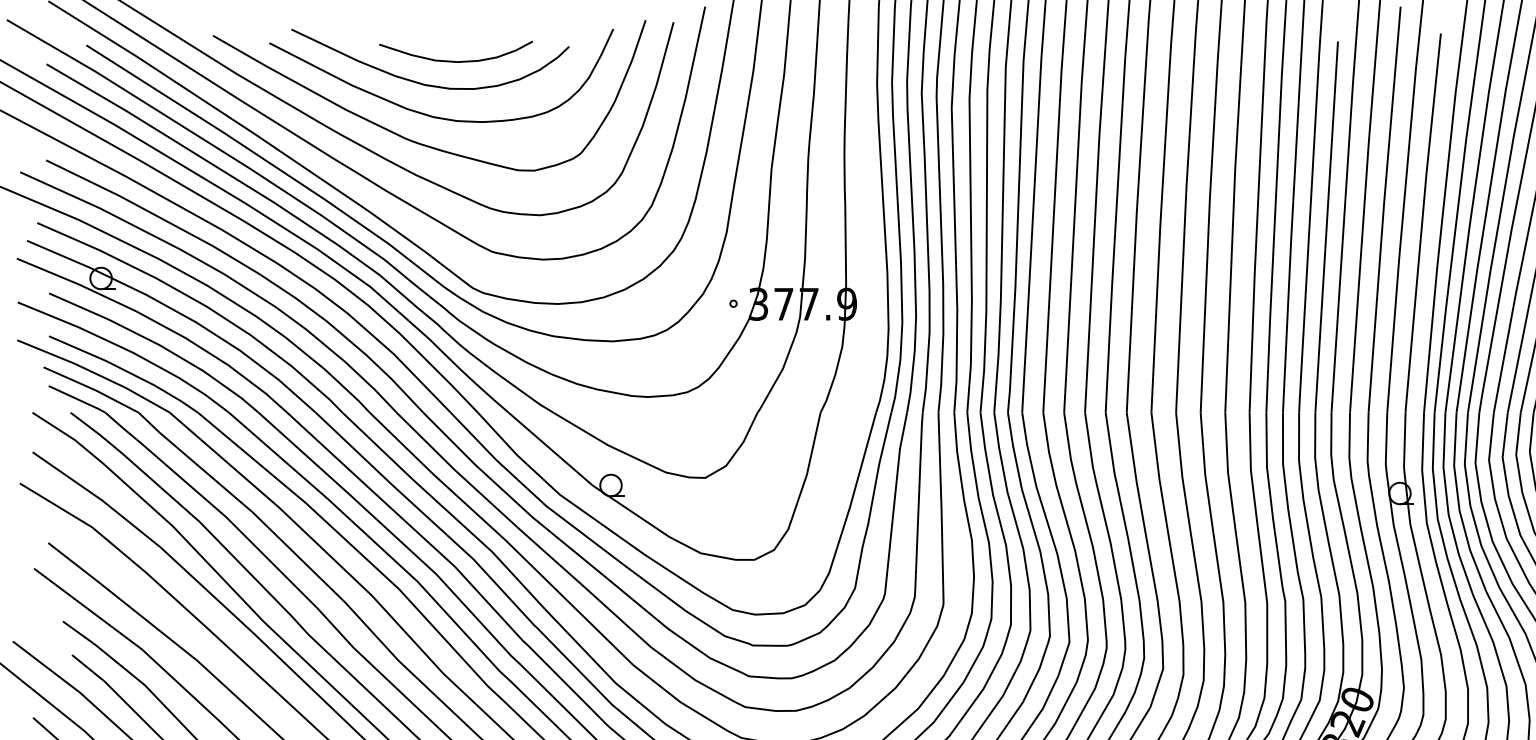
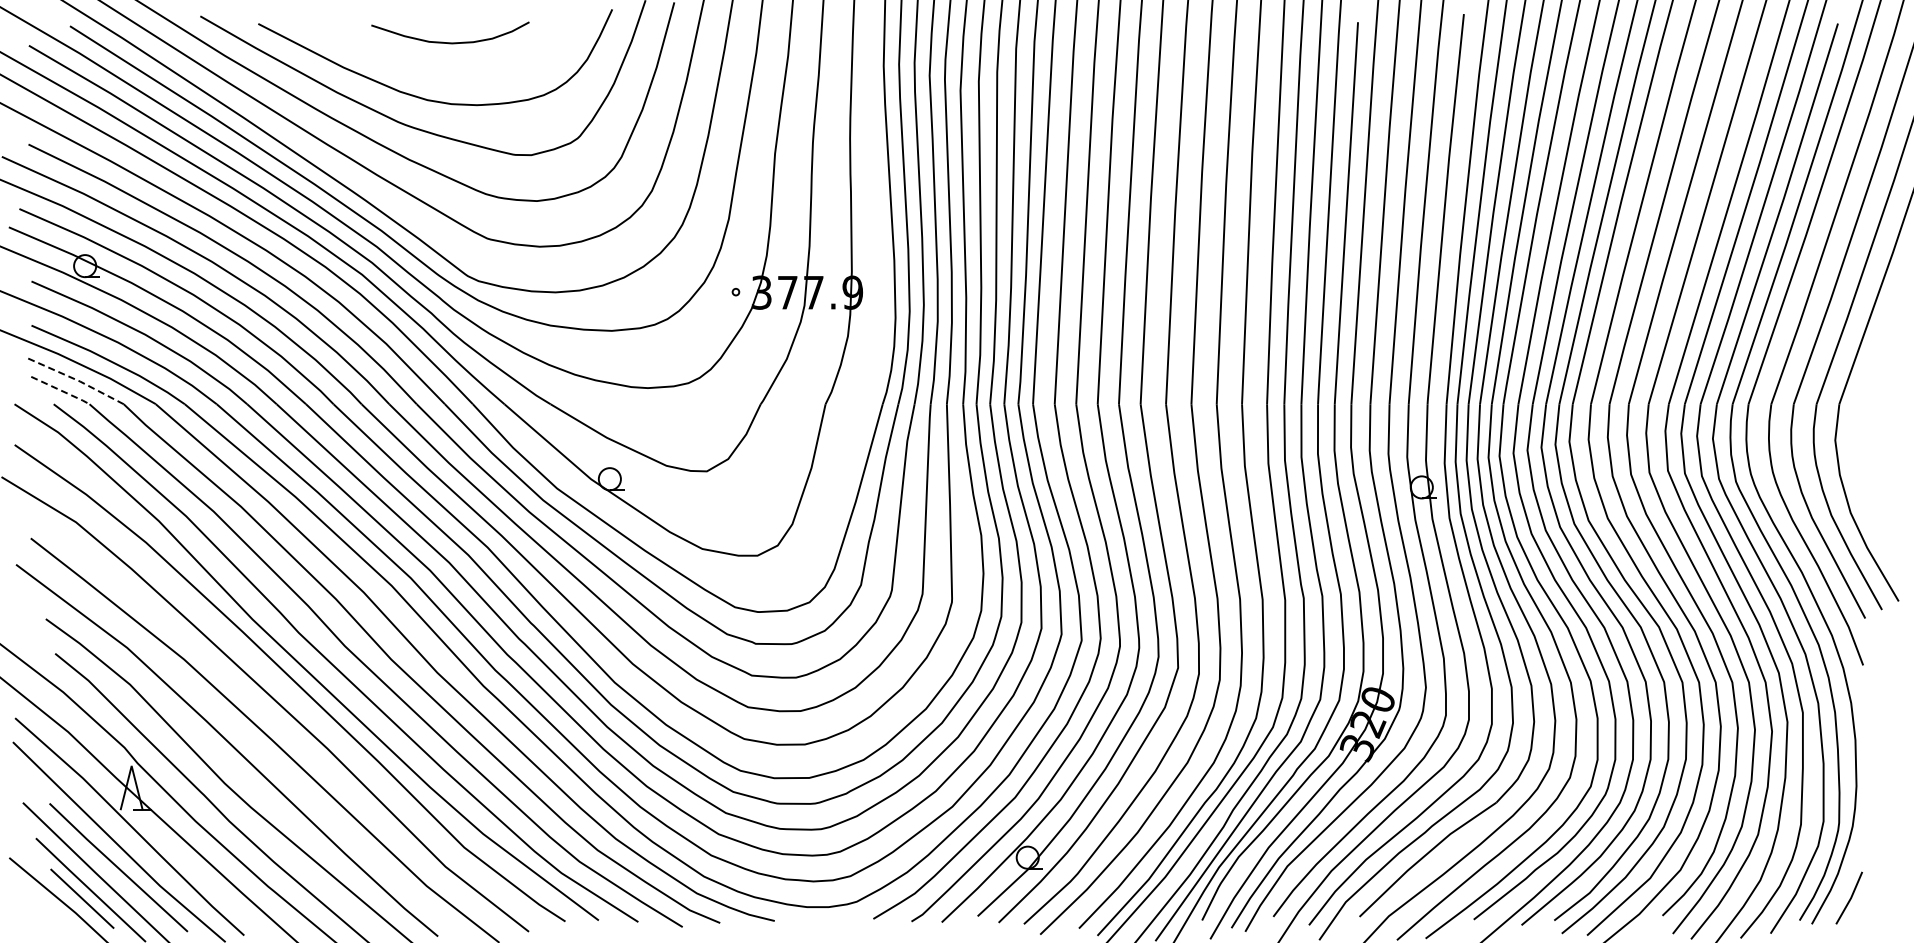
curve: (421, 82) -> (414, 64), removed
line: (91, 388) -> (75, 379), solid -> dashed
line: (78, 399) -> (61, 390), solid -> dashed

